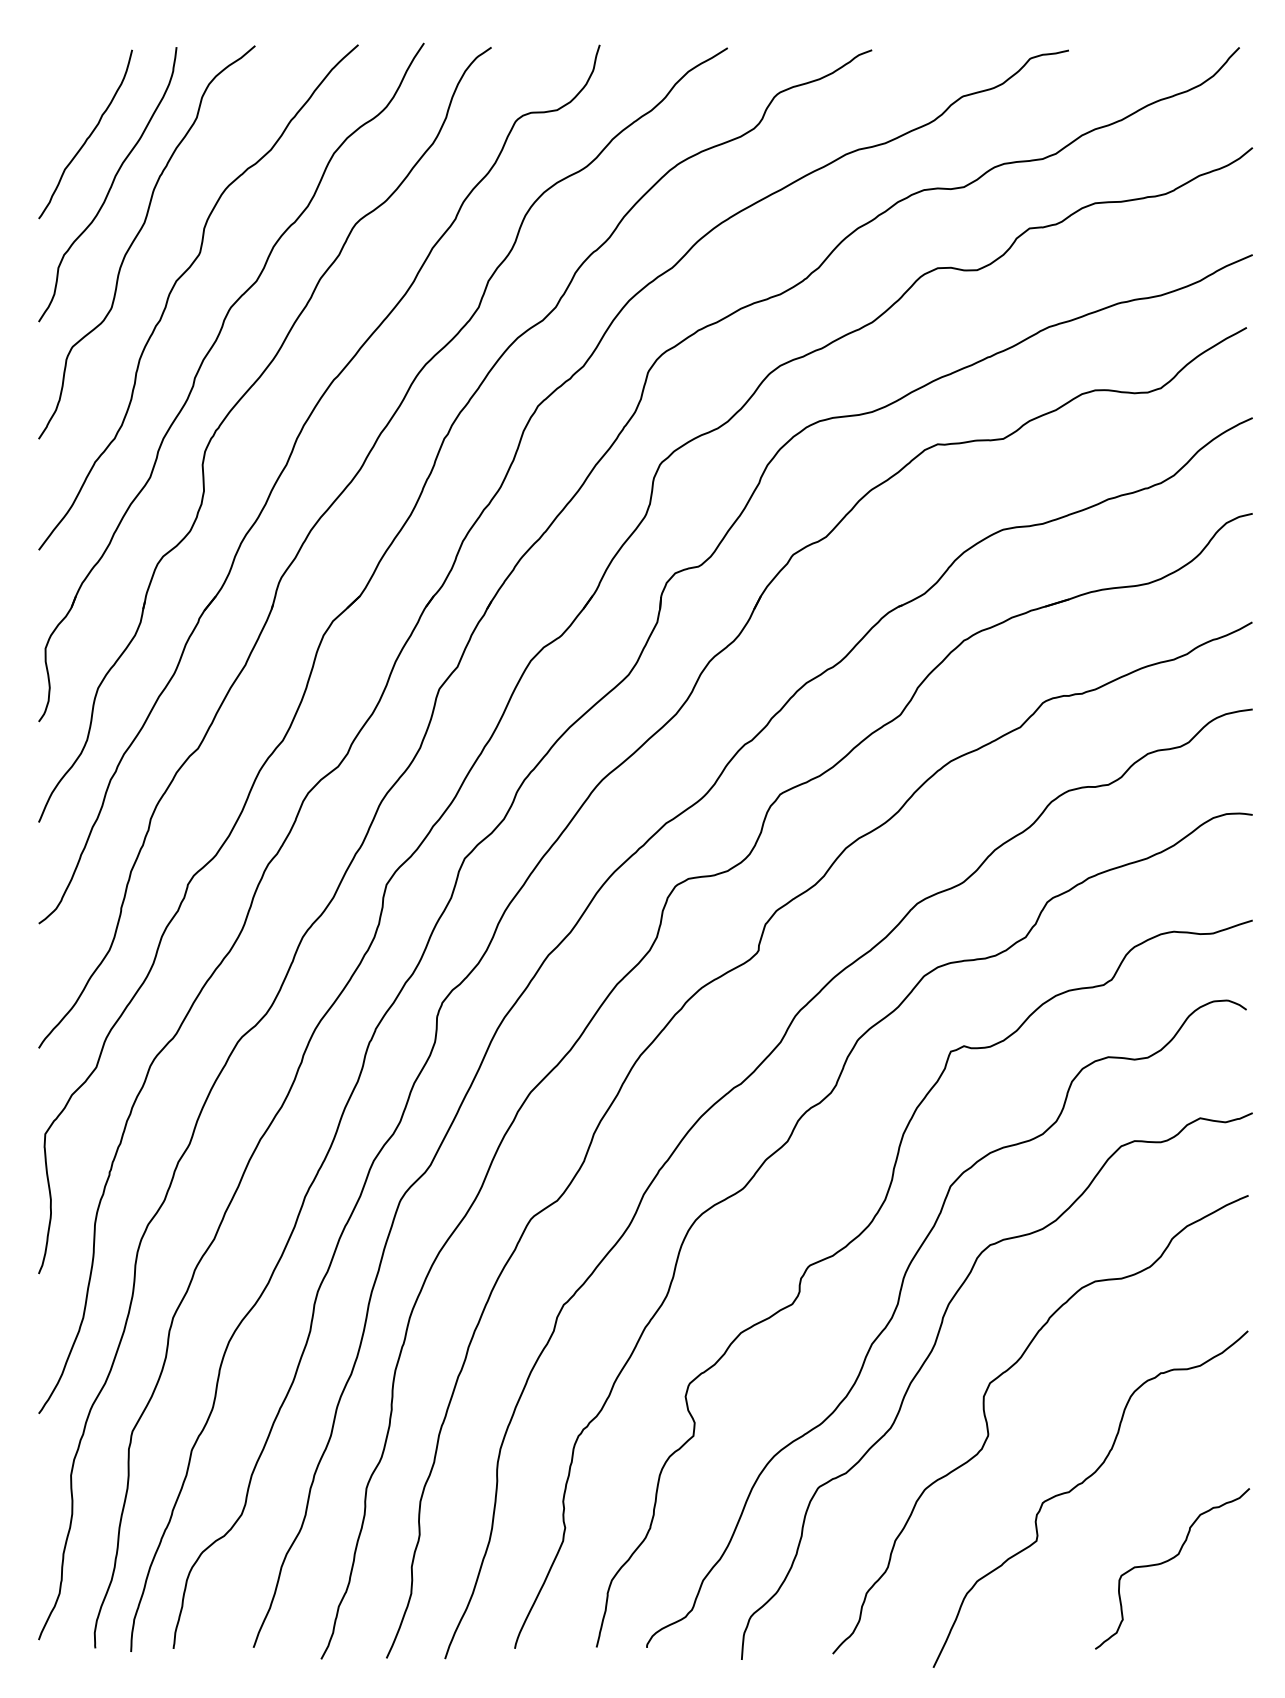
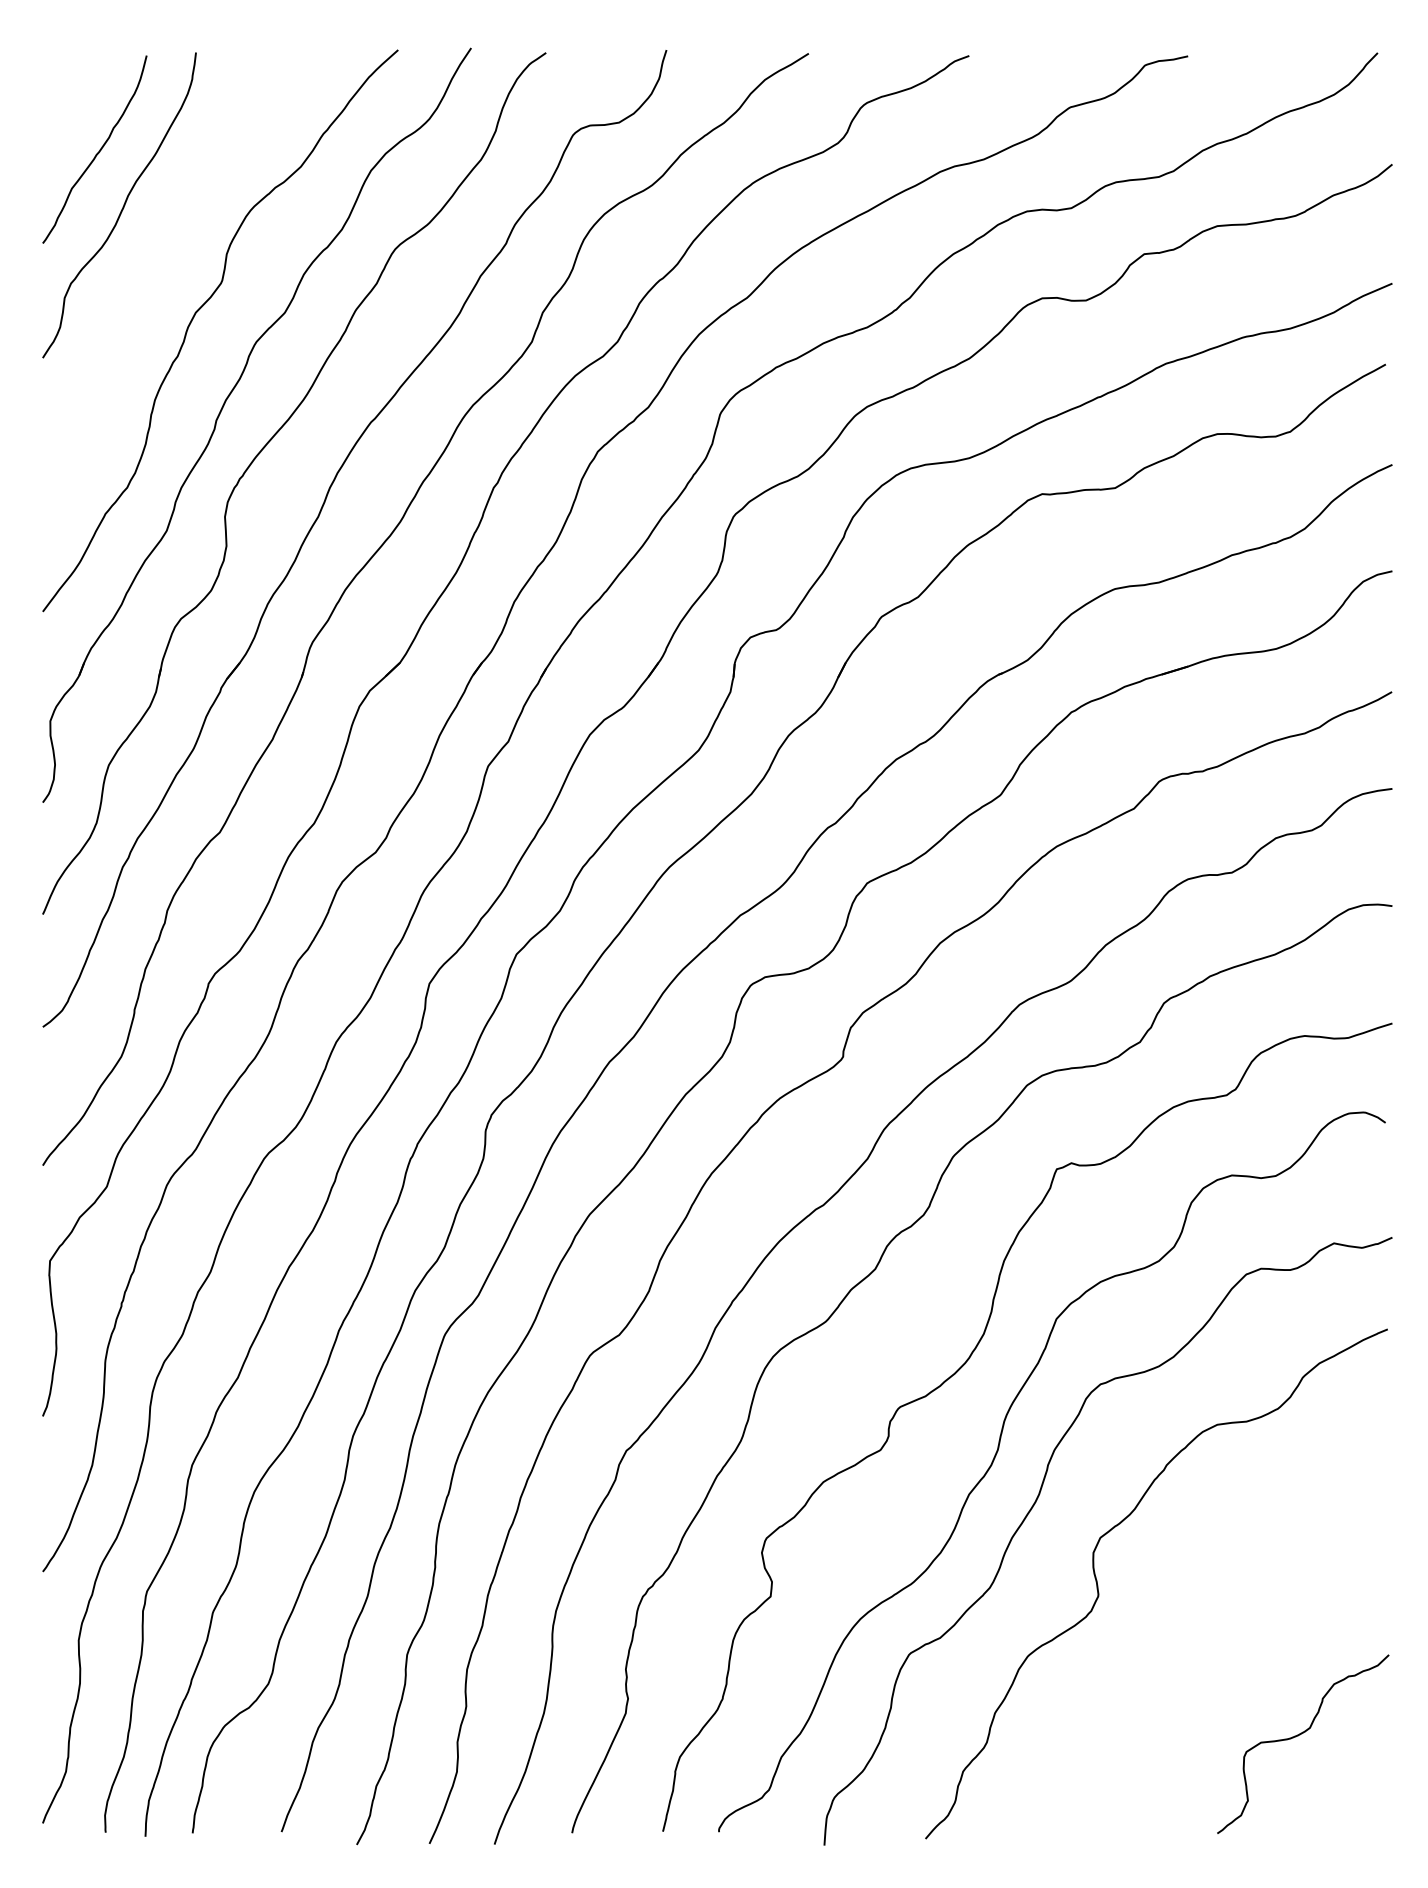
curve: (137, 236) -> (152, 263), removed
curve: (1082, 1483) -> (1203, 1649), removed

